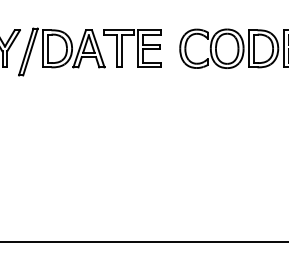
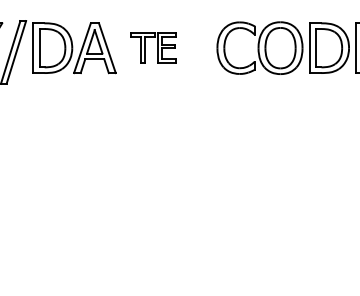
part: (132, 48) -> (153, 47), size x0.6

